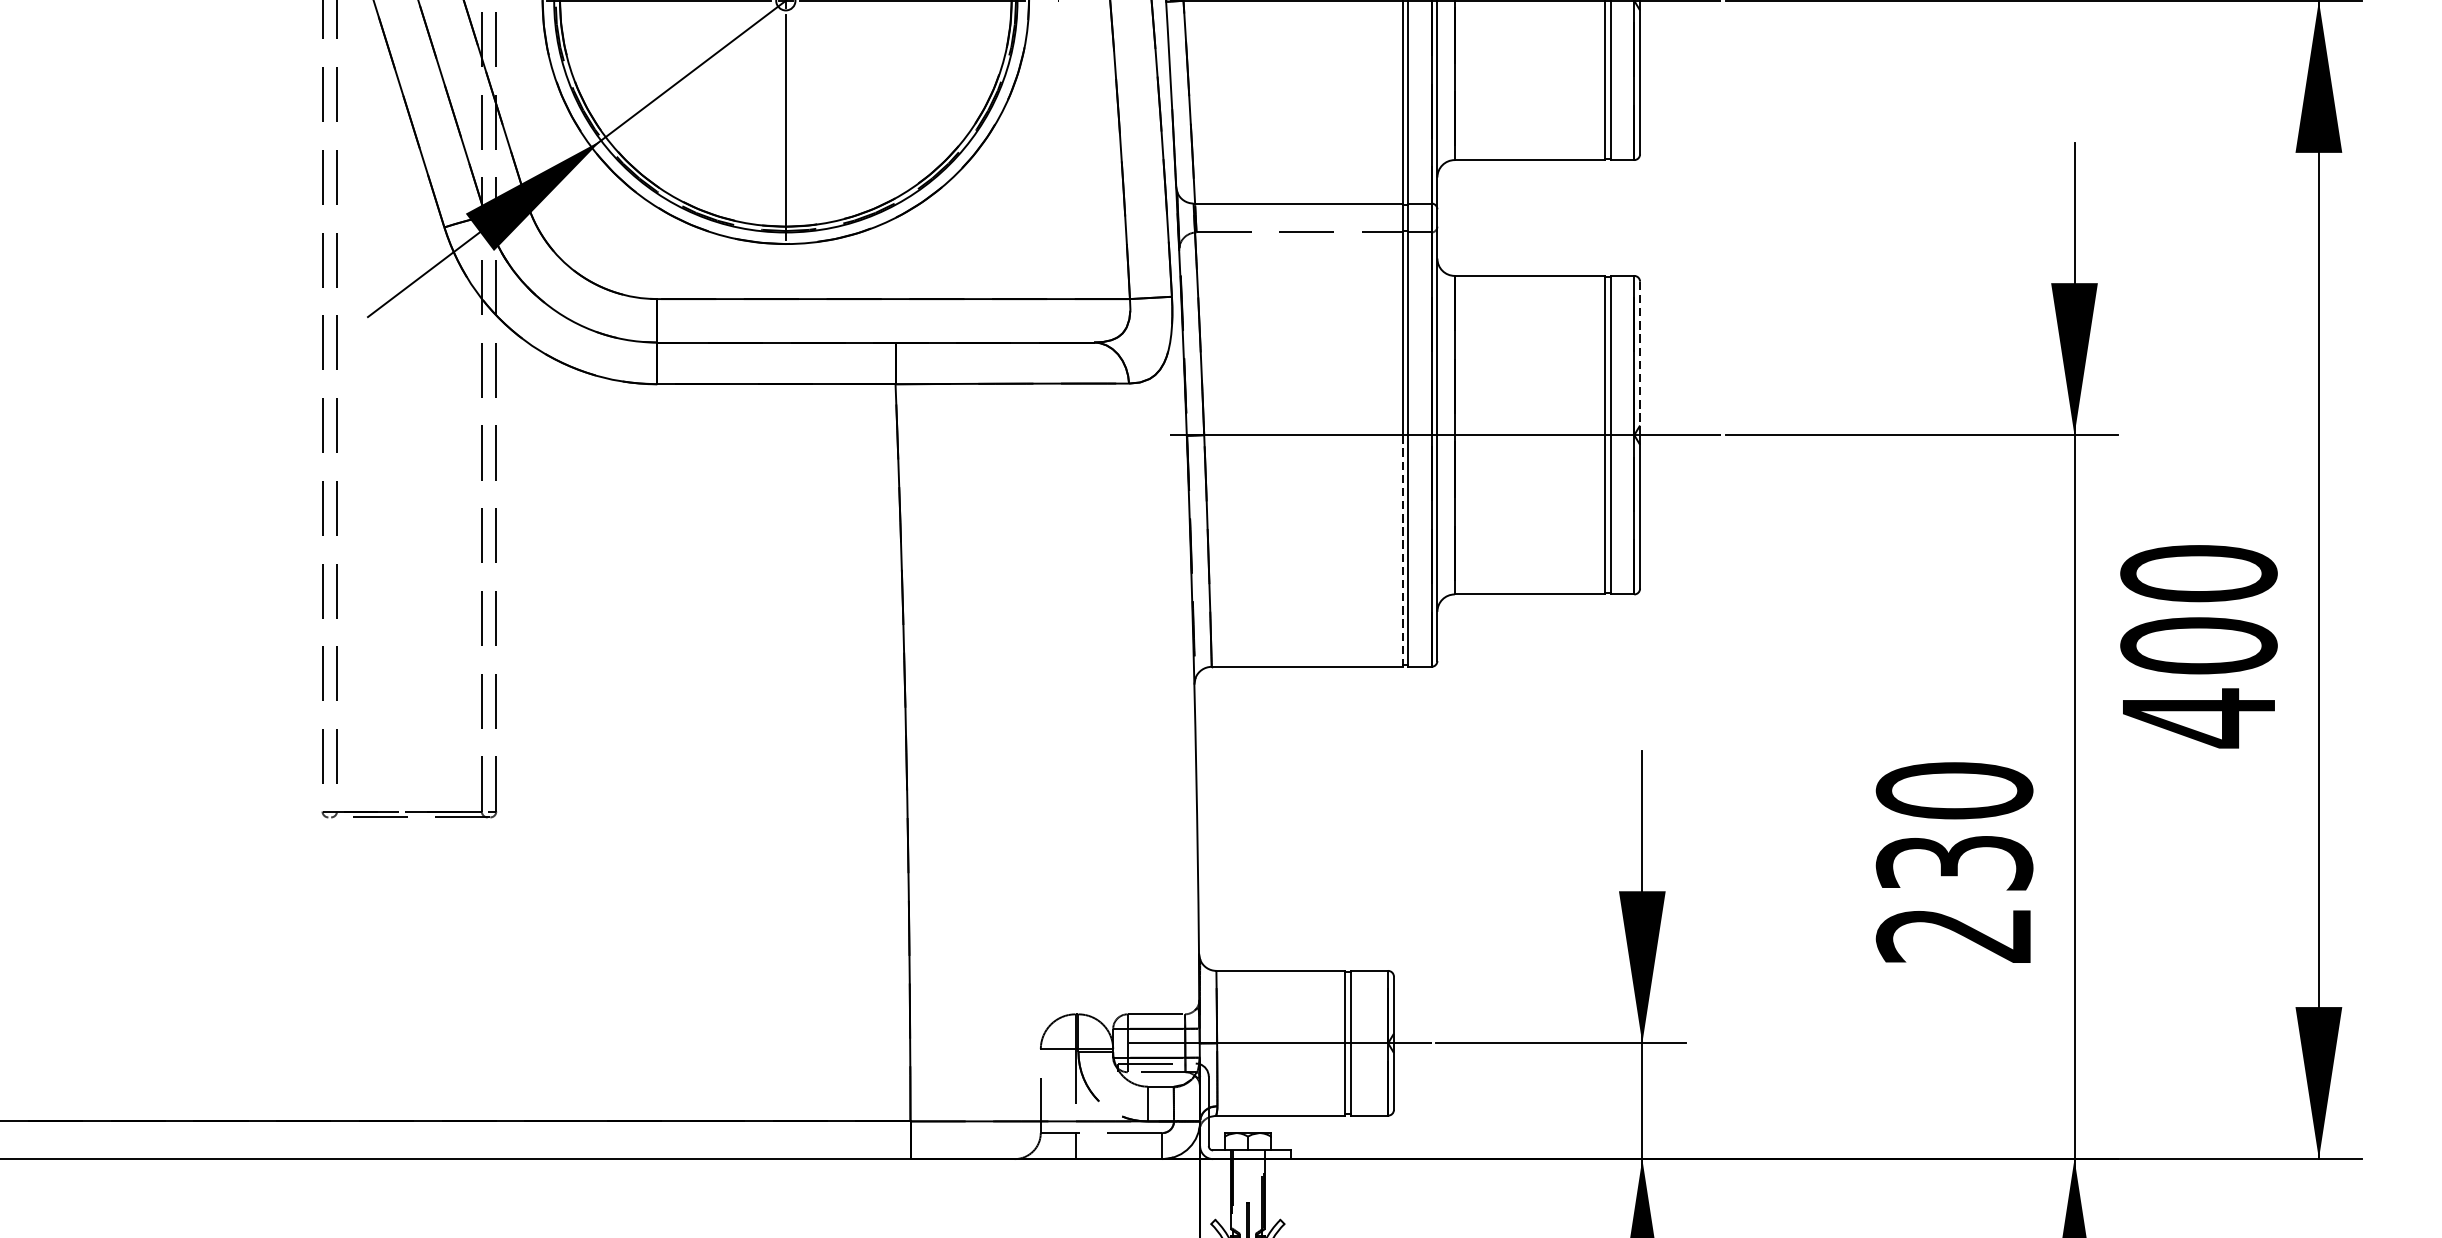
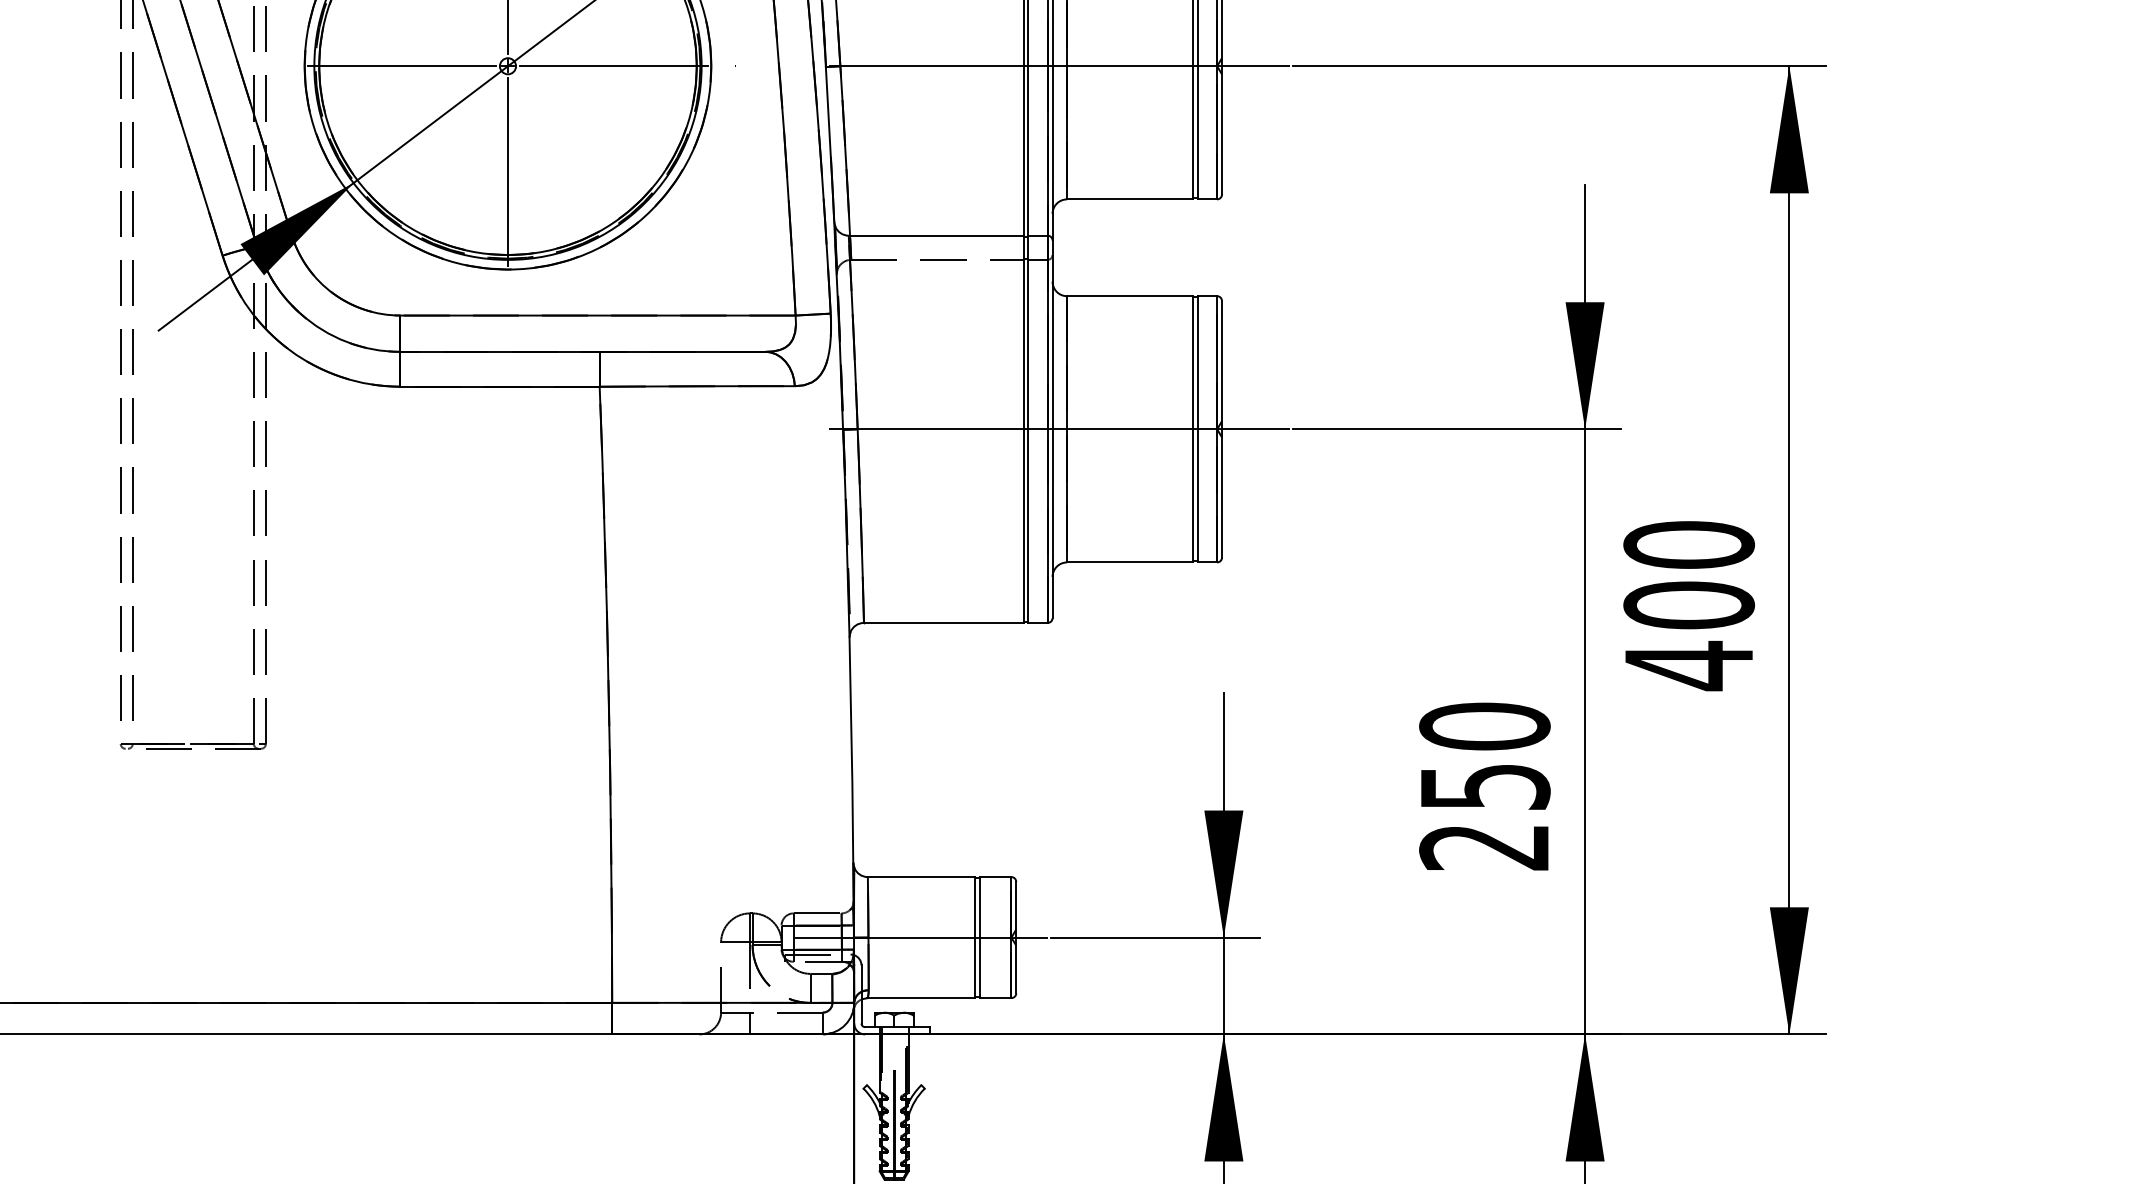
line: (1640, 358) -> (1222, 365), dashed -> solid
line: (1402, 551) -> (1023, 526), dashed -> solid
text: (1954, 862) -> (1484, 786), 230 -> 250

